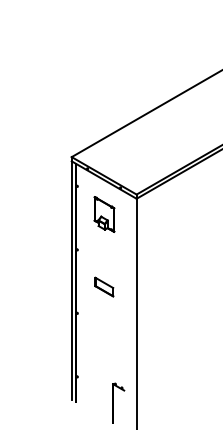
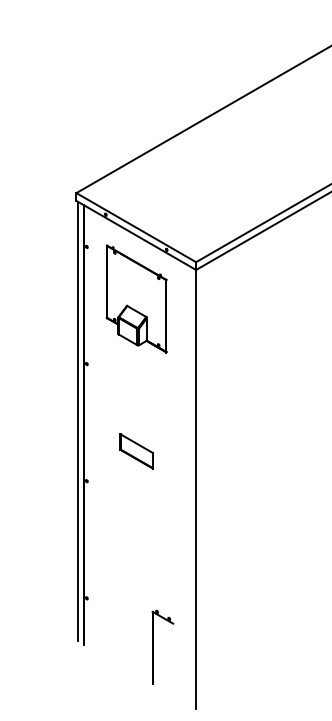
part: (104, 214) -> (136, 298), size x1.67
part: (104, 286) -> (136, 450), moved

